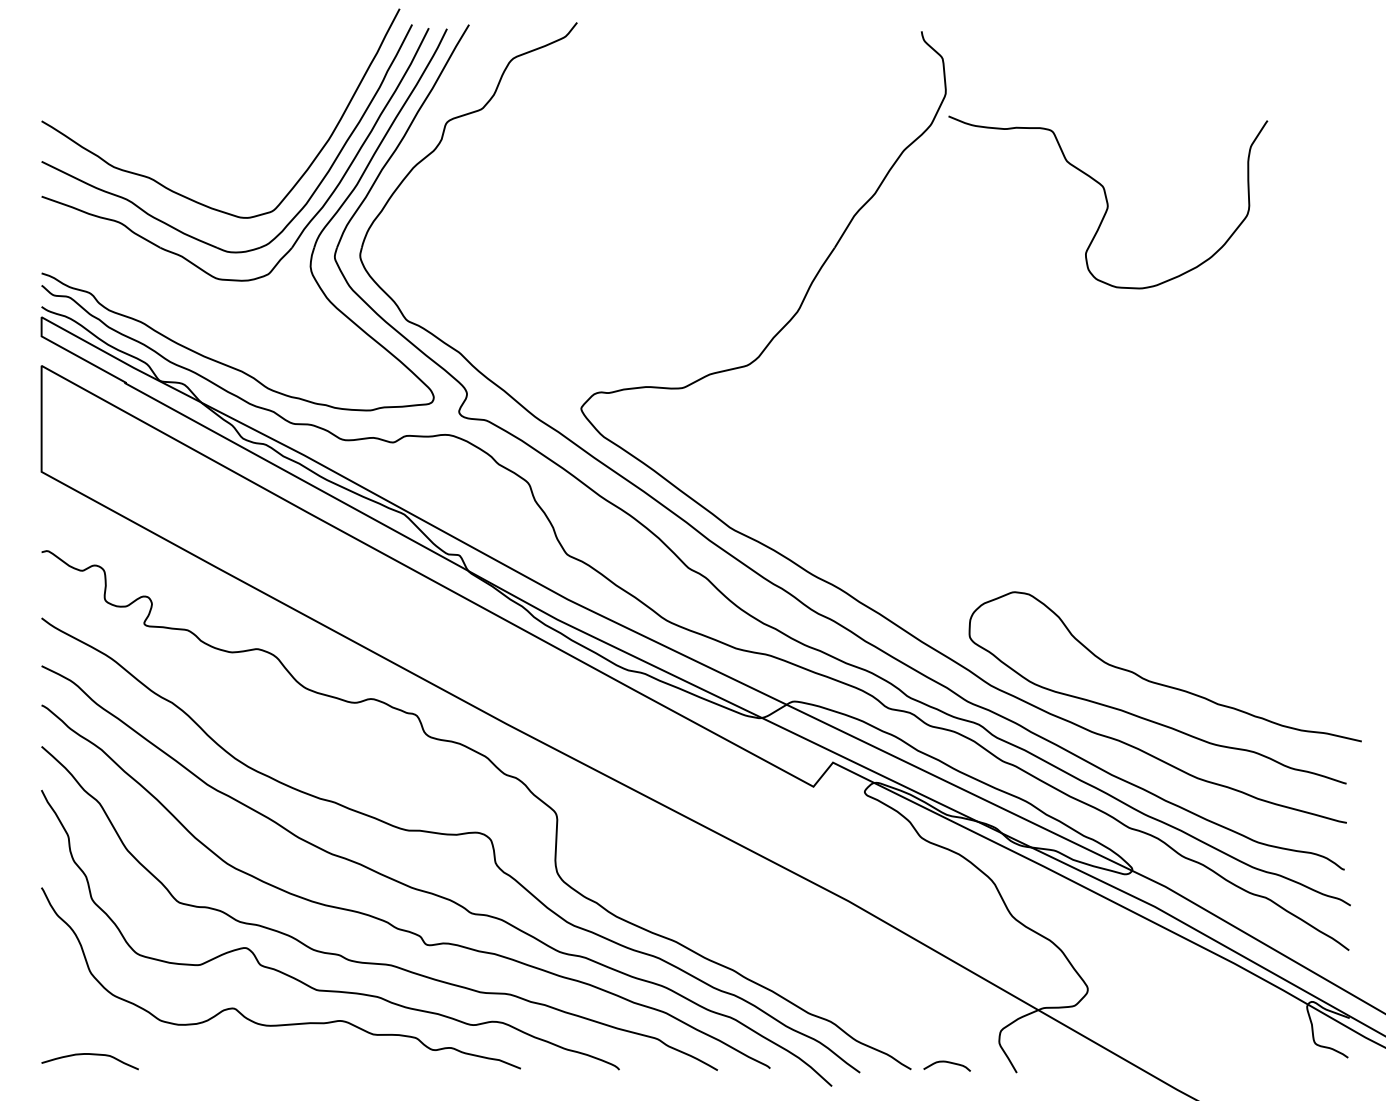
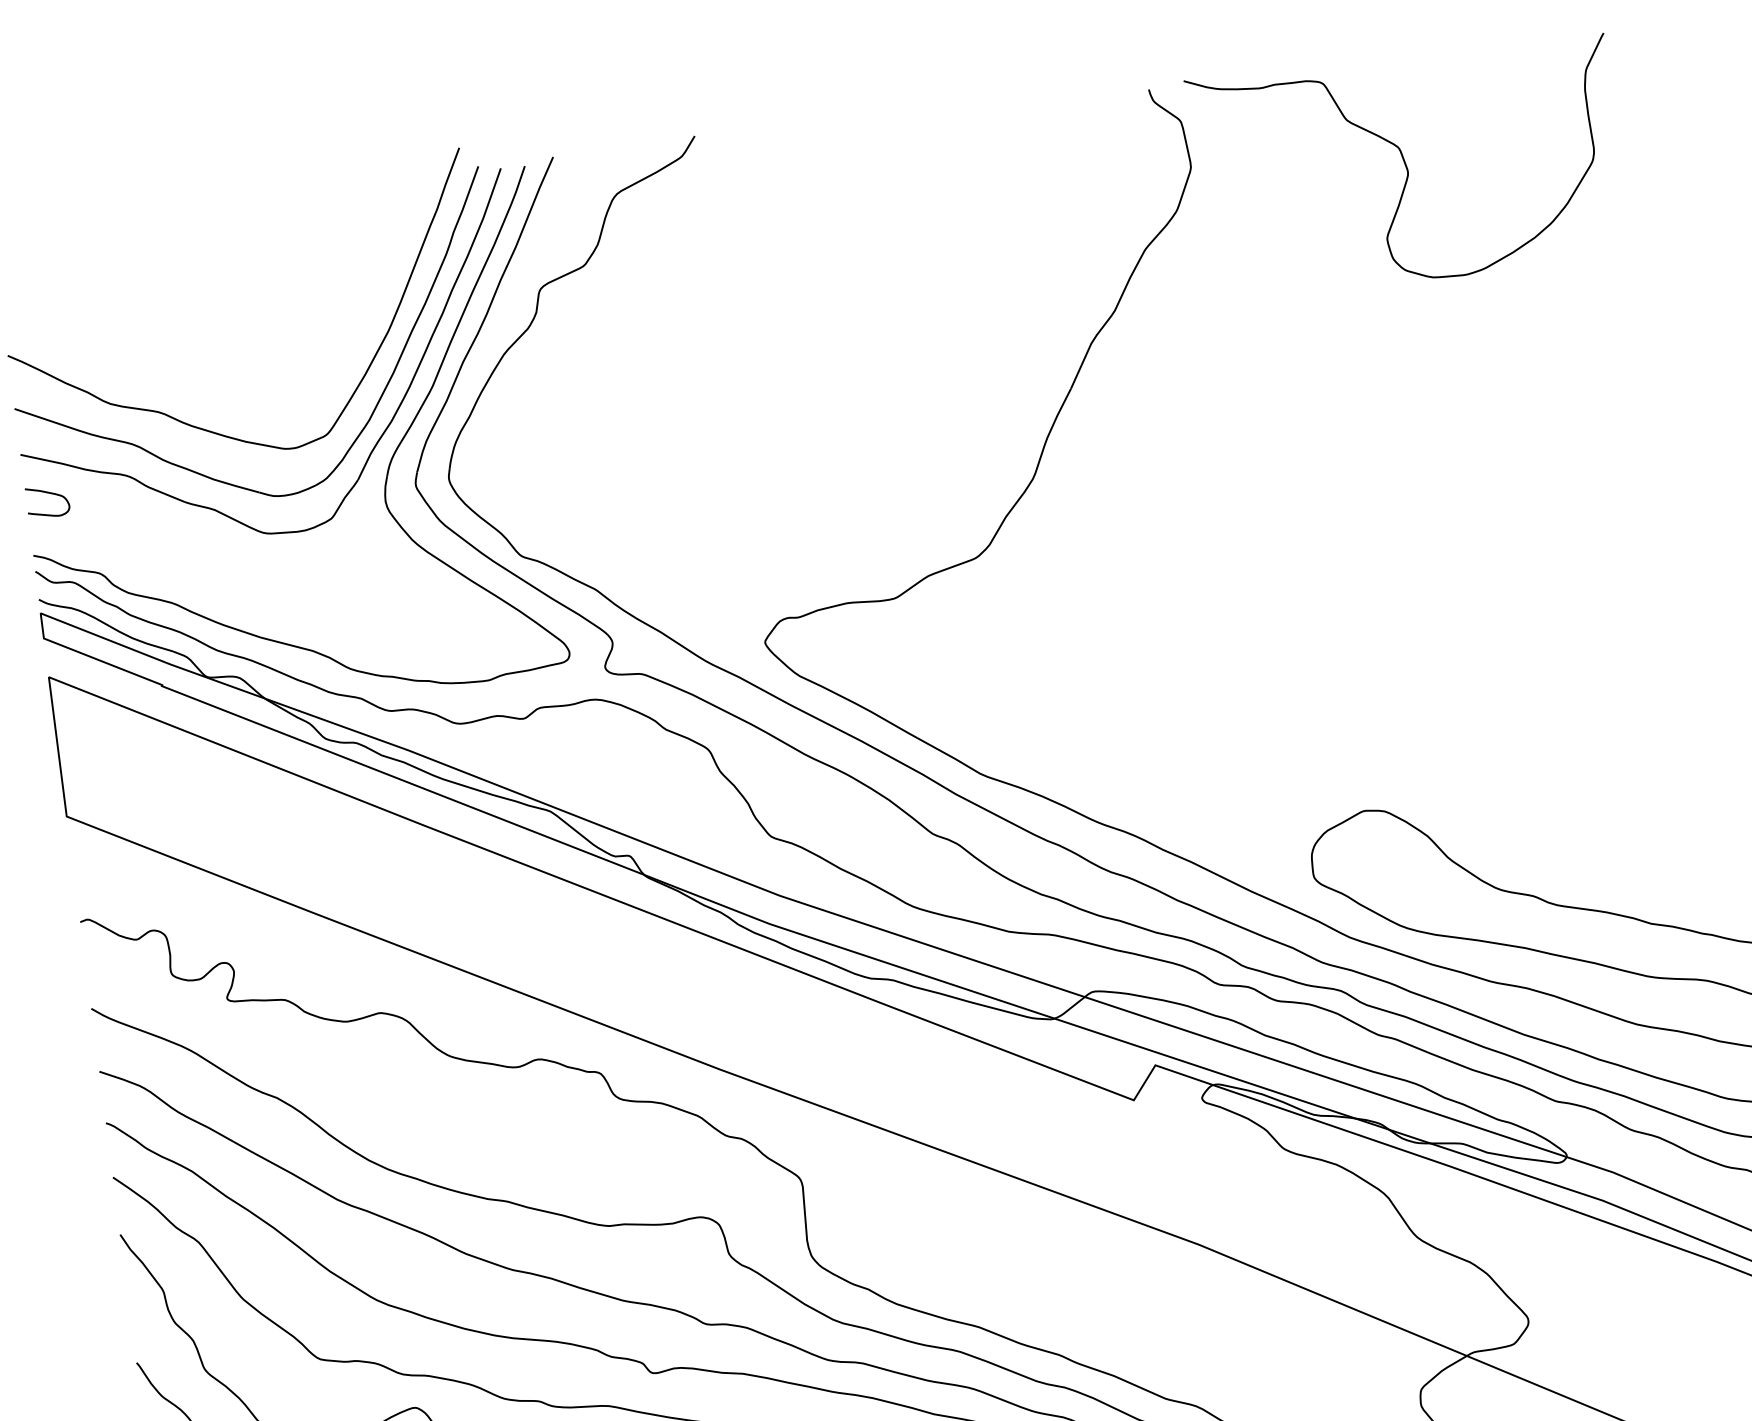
curve: (1108, 202) -> (1408, 167), moved
curve: (60, 229) -> (50, 494), added

